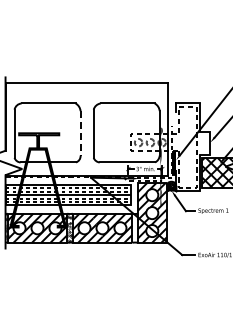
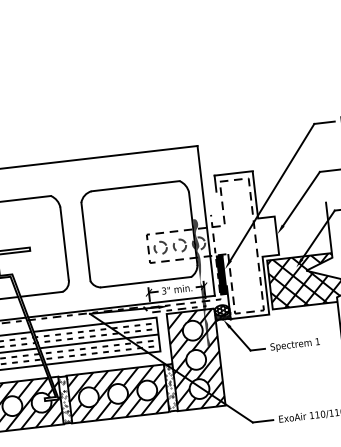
line: (80, 133) -> (64, 243), dashed -> solid
hatch: (134, 227) -> (169, 386), added

